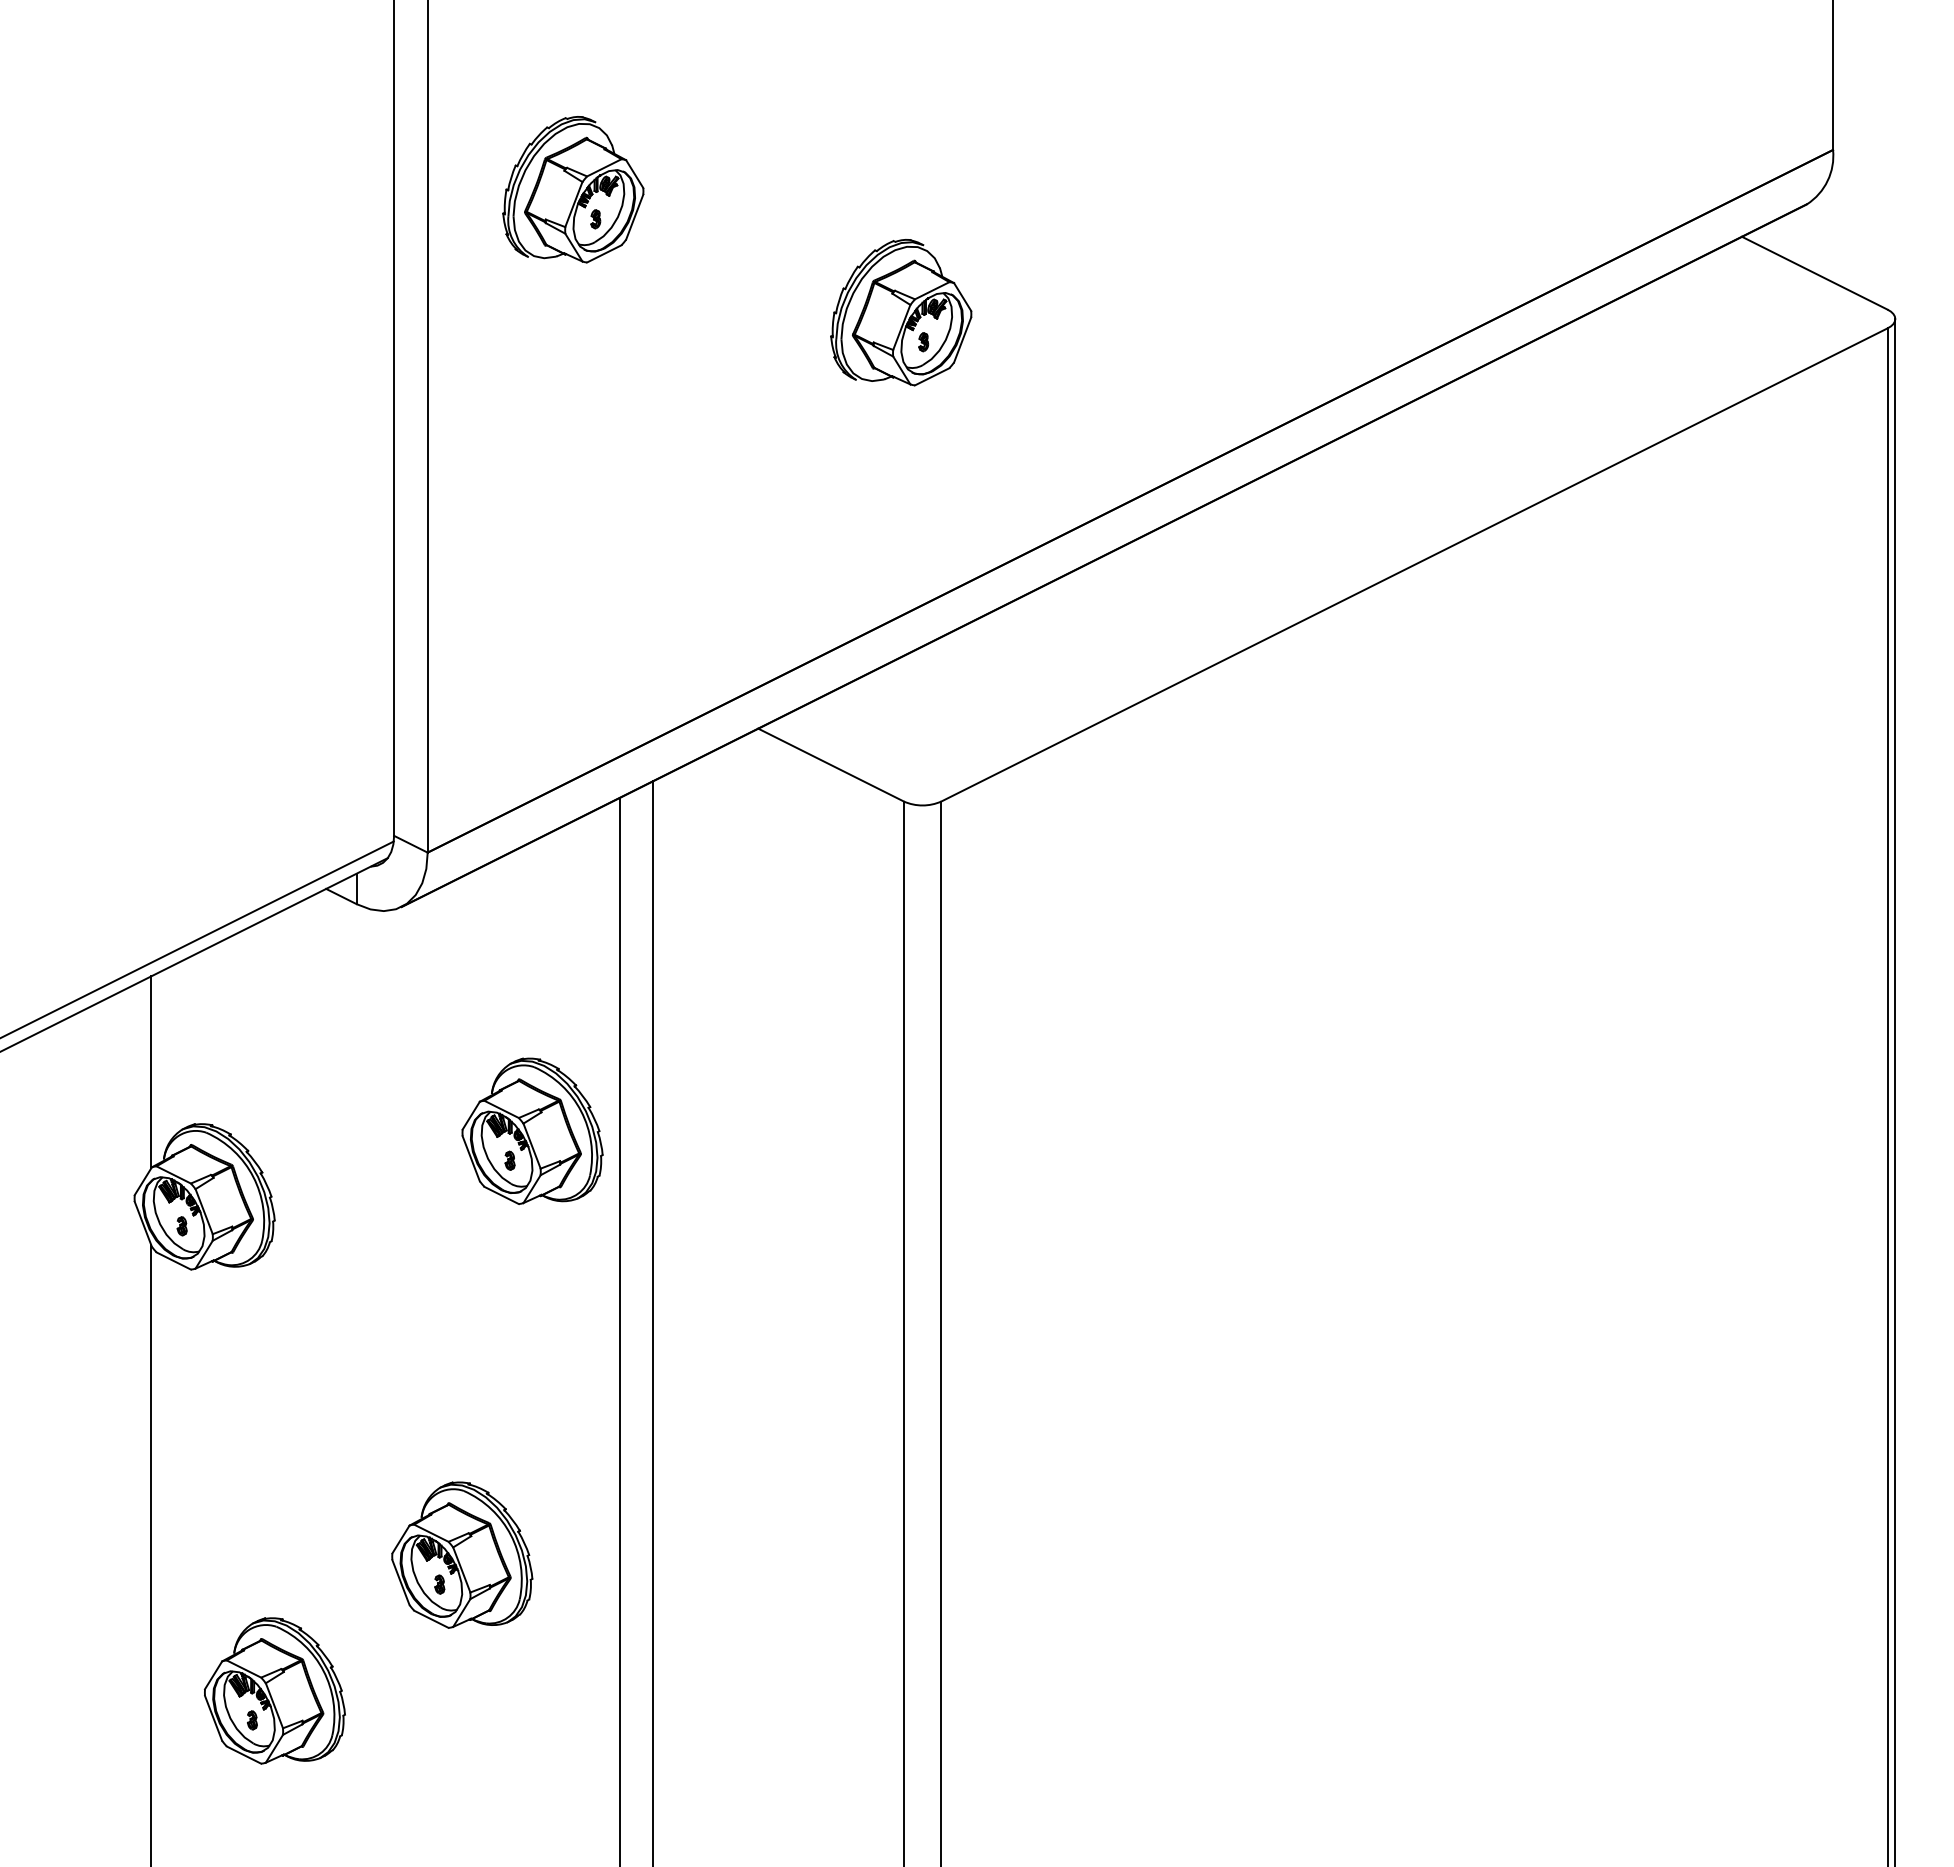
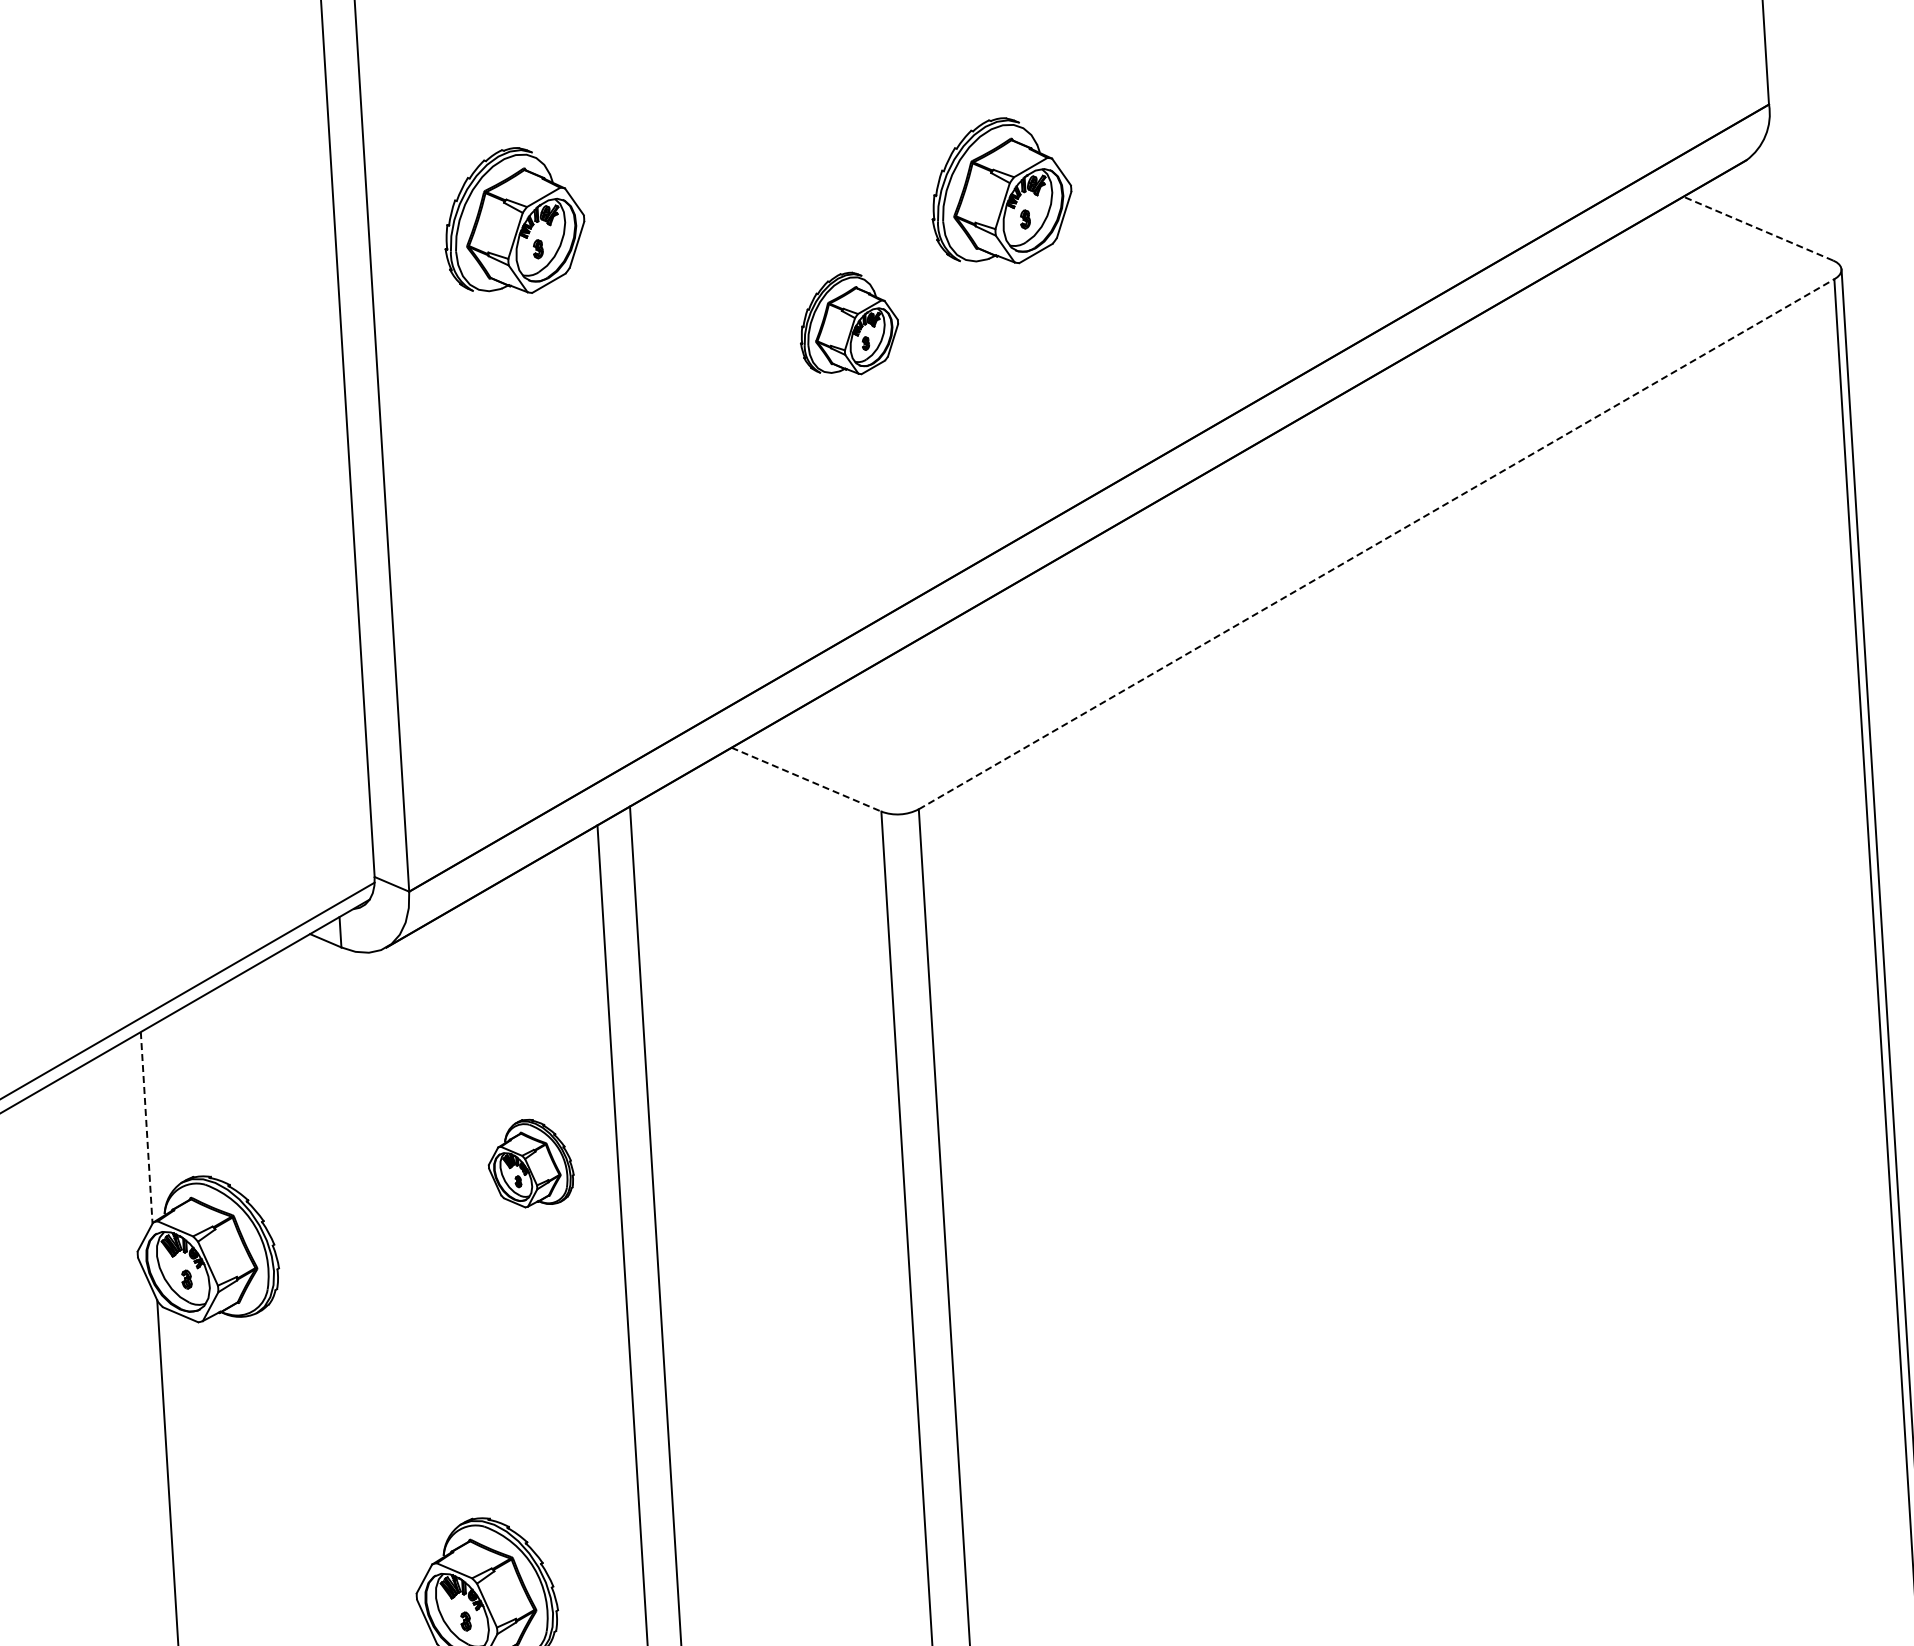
part: (1061, 189) -> (1001, 191), added
line: (1814, 273) -> (1758, 228), solid -> dashed
part: (901, 312) -> (849, 323), size x0.7
line: (1414, 564) -> (1376, 543), solid -> dashed
line: (831, 765) -> (806, 780), solid -> dashed
line: (151, 1072) -> (146, 1128), solid -> dashed
part: (532, 1130) -> (530, 1162), size x0.6

